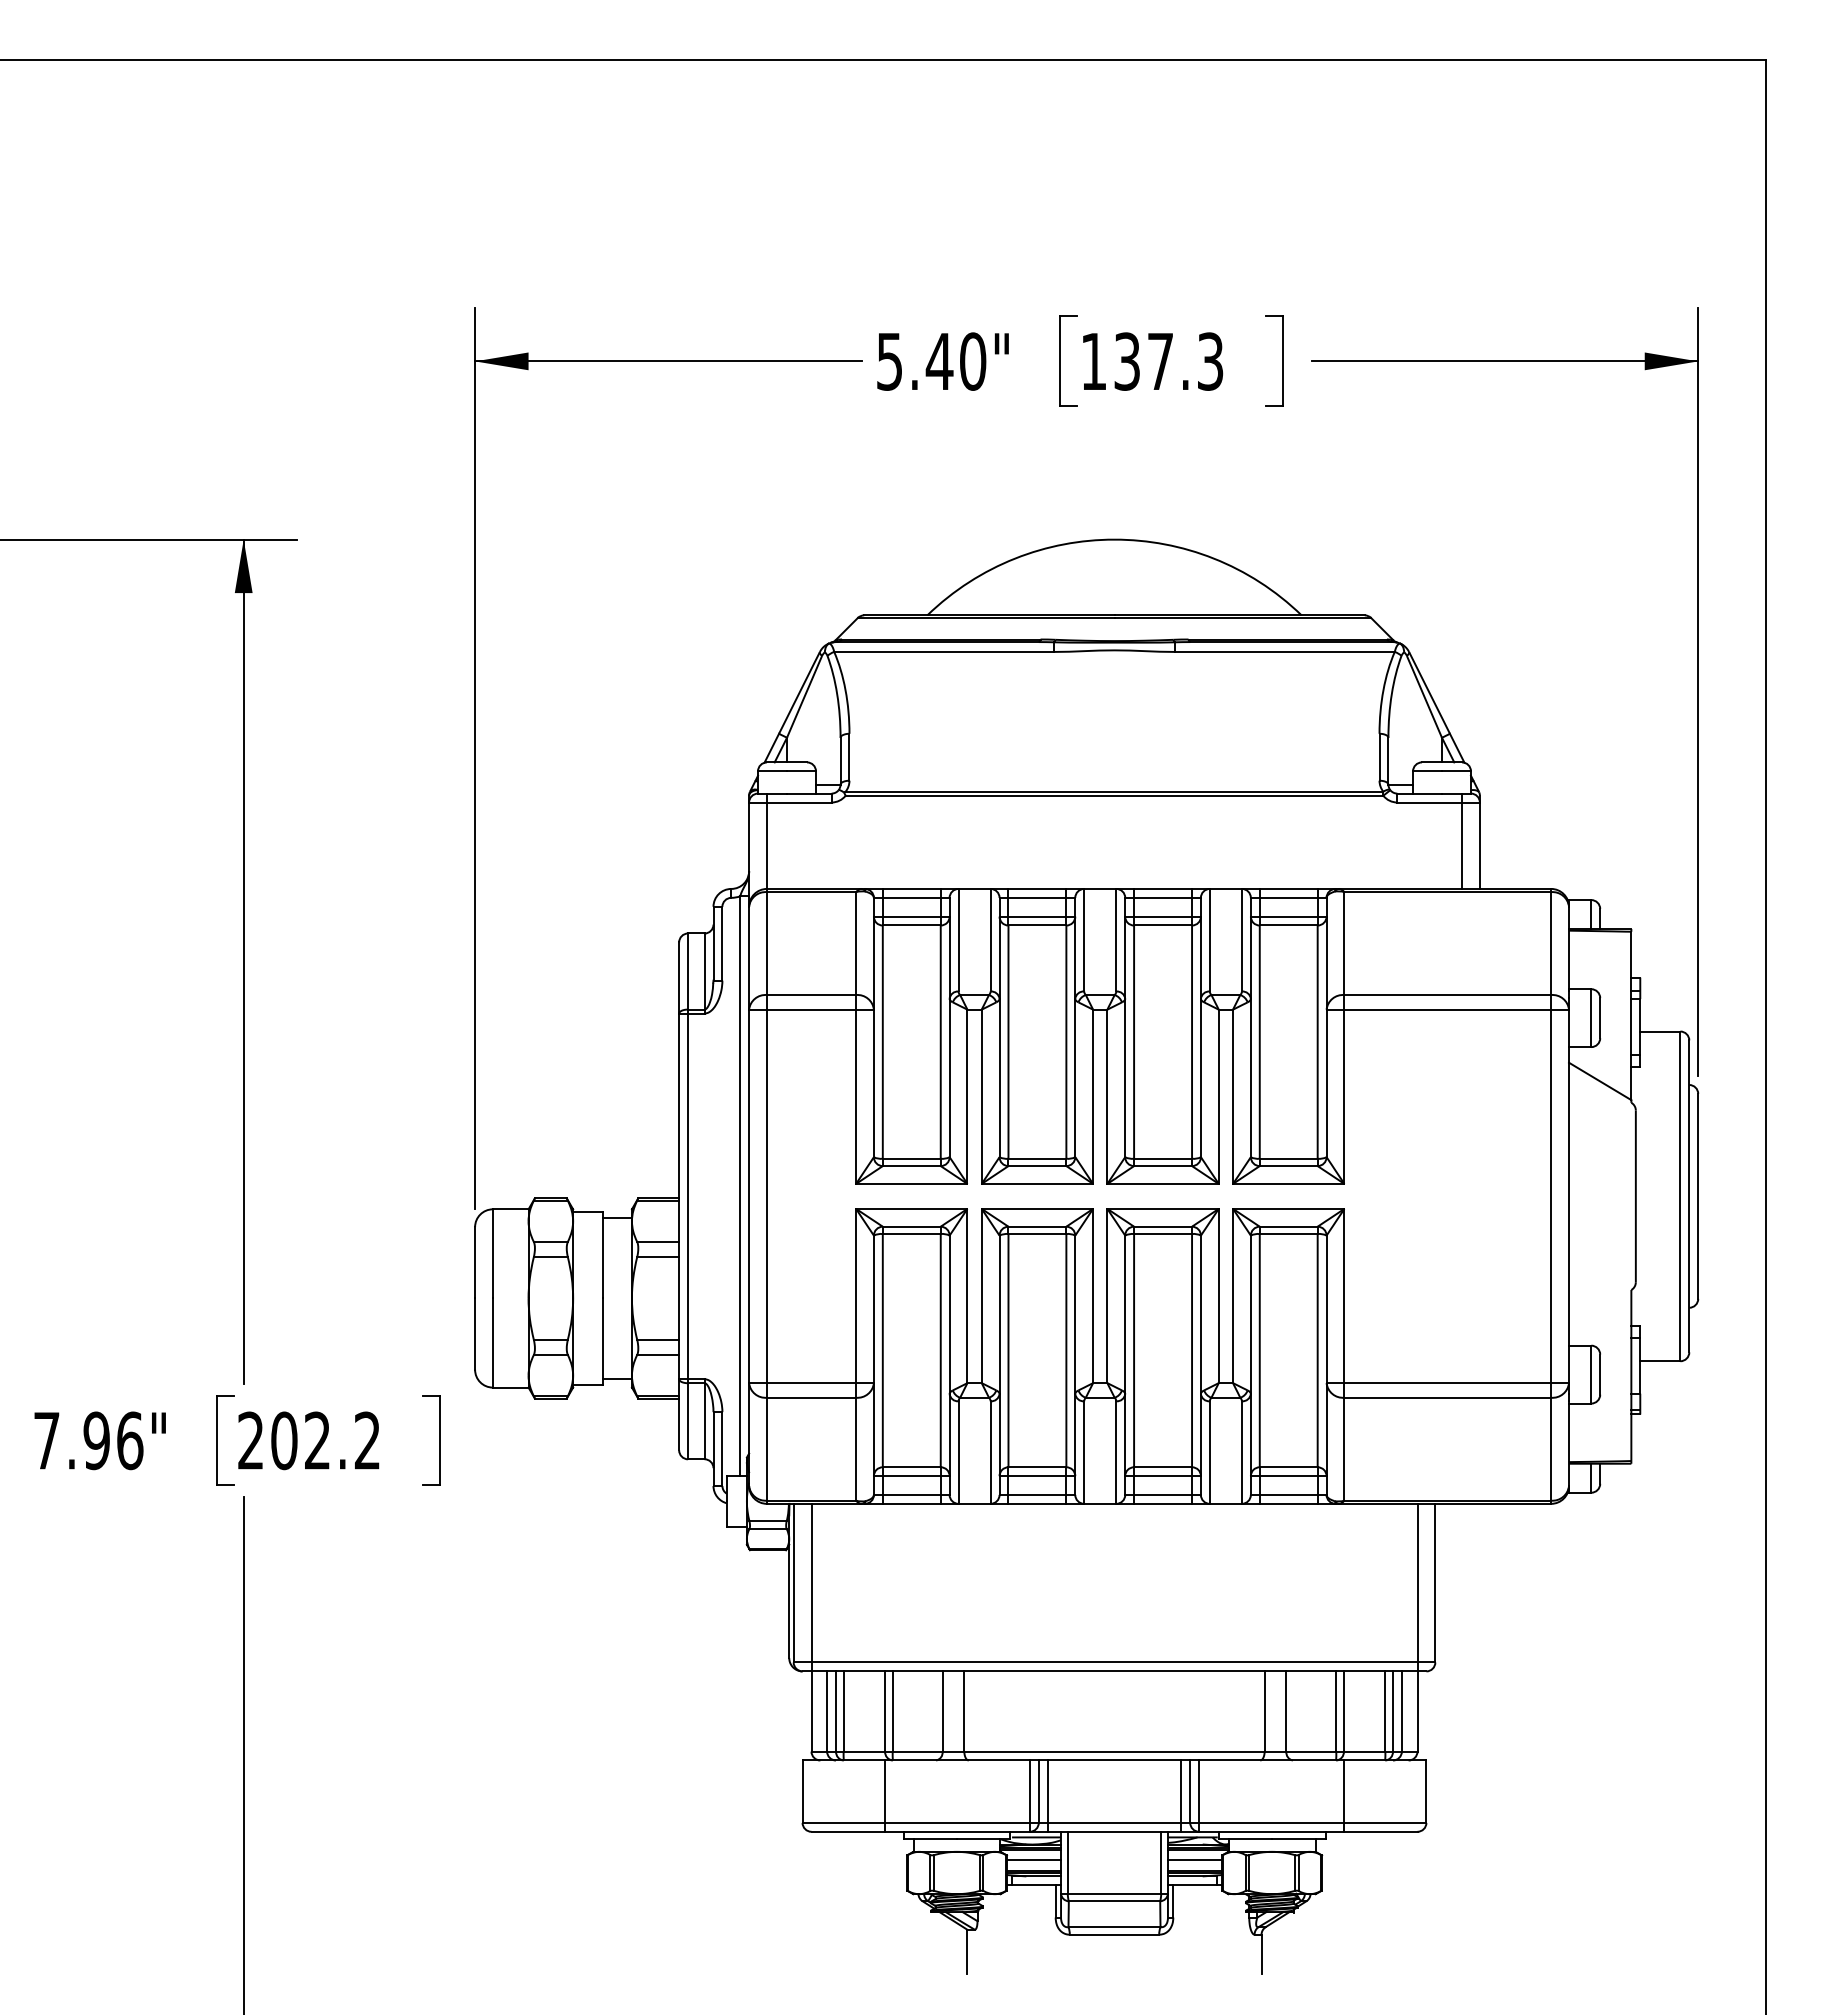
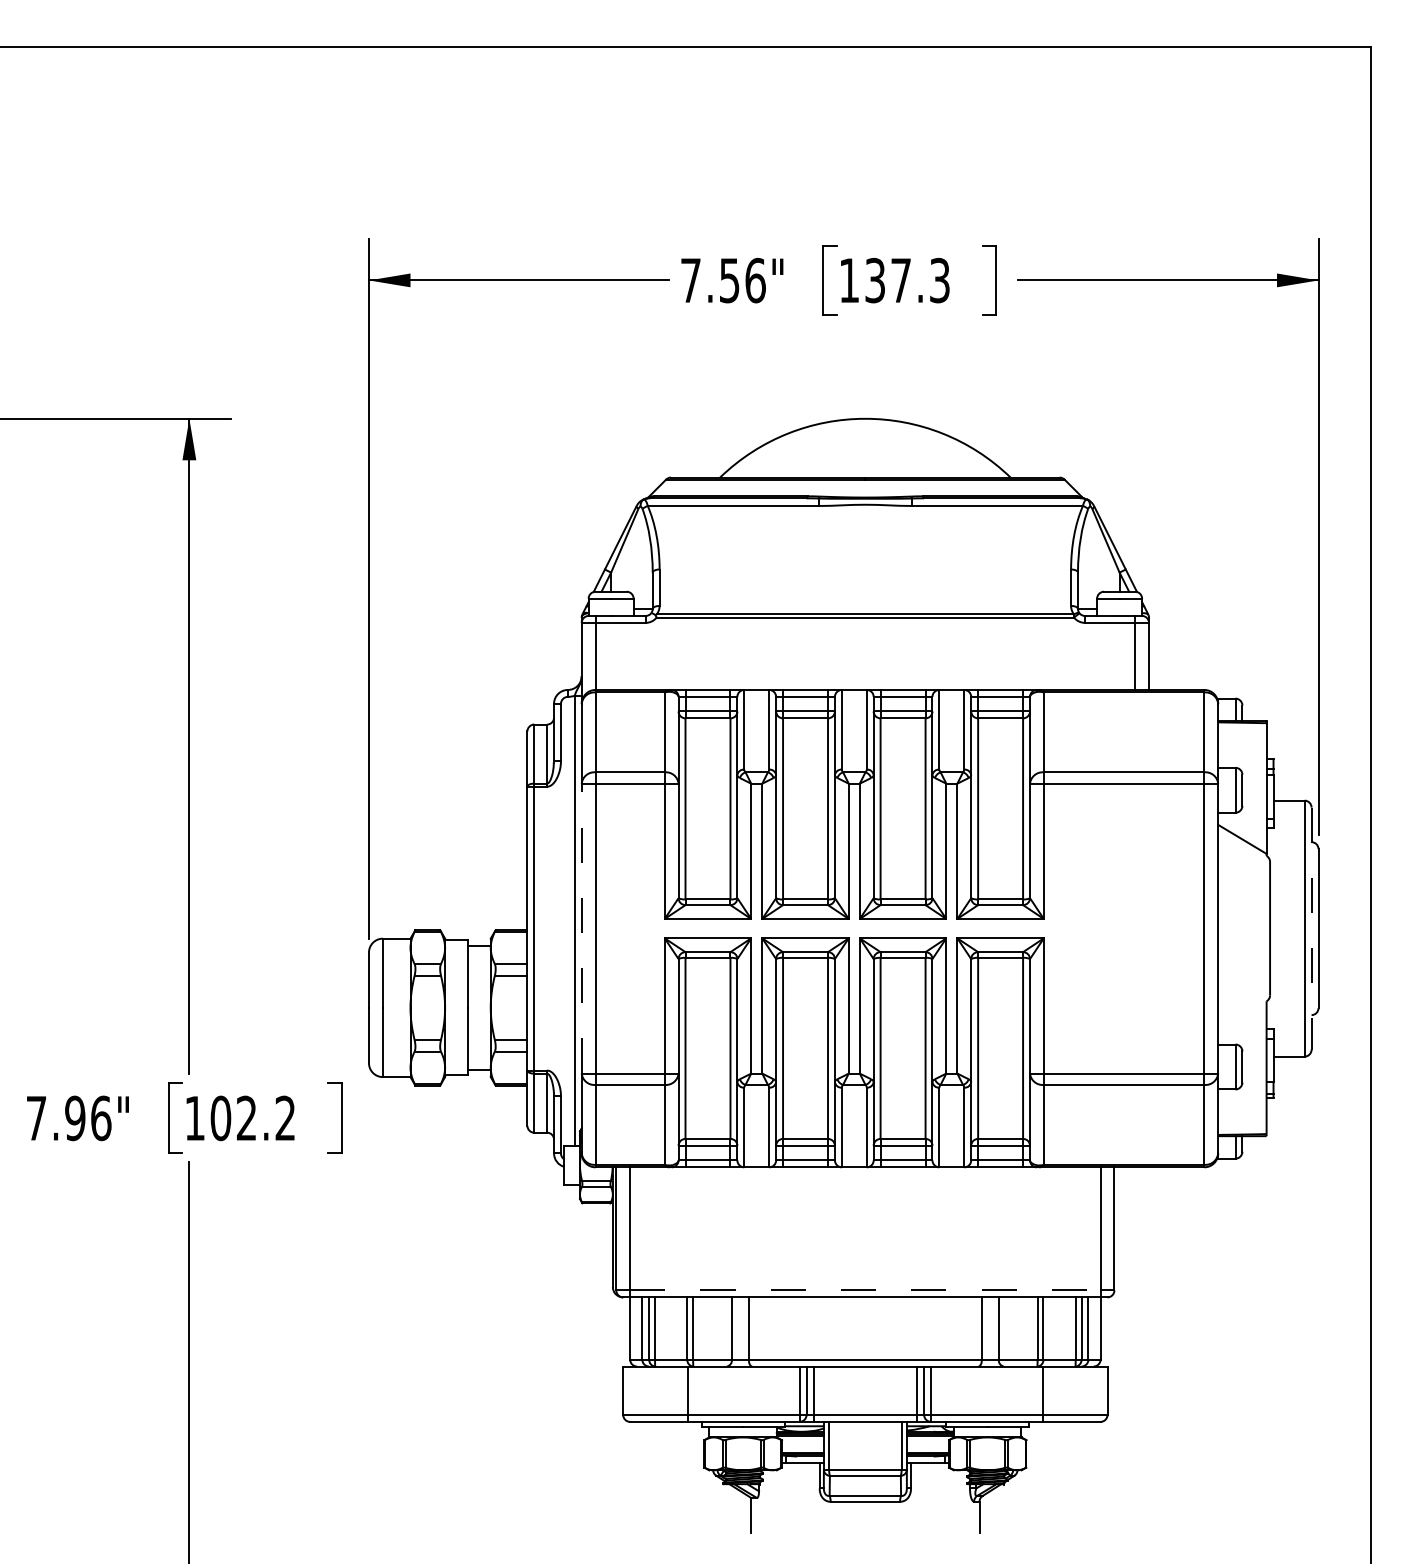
text: (931, 361) -> (723, 280), 5.40" -> 7.56"
line: (749, 1196) -> (582, 928), solid -> dashed
line: (1689, 1196) -> (1311, 928), solid -> dashed
text: (250, 1440) -> (194, 1118), 202.2 -> 102.2
line: (1114, 1662) -> (865, 1290), solid -> dashed
line: (1033, 1860) -> (802, 1444), removed
line: (1194, 1860) -> (927, 1444), removed

